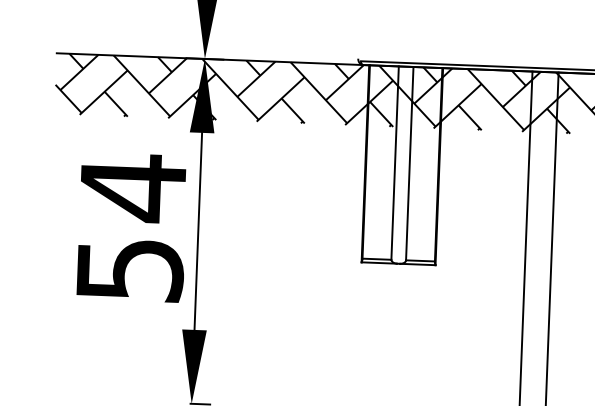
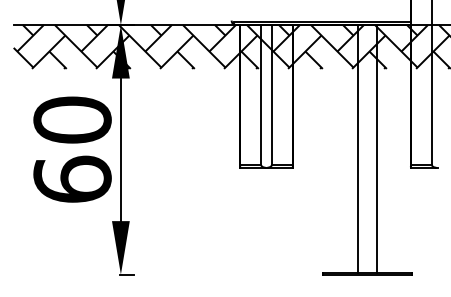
text: (131, 226) -> (72, 148), 54 -> 60

